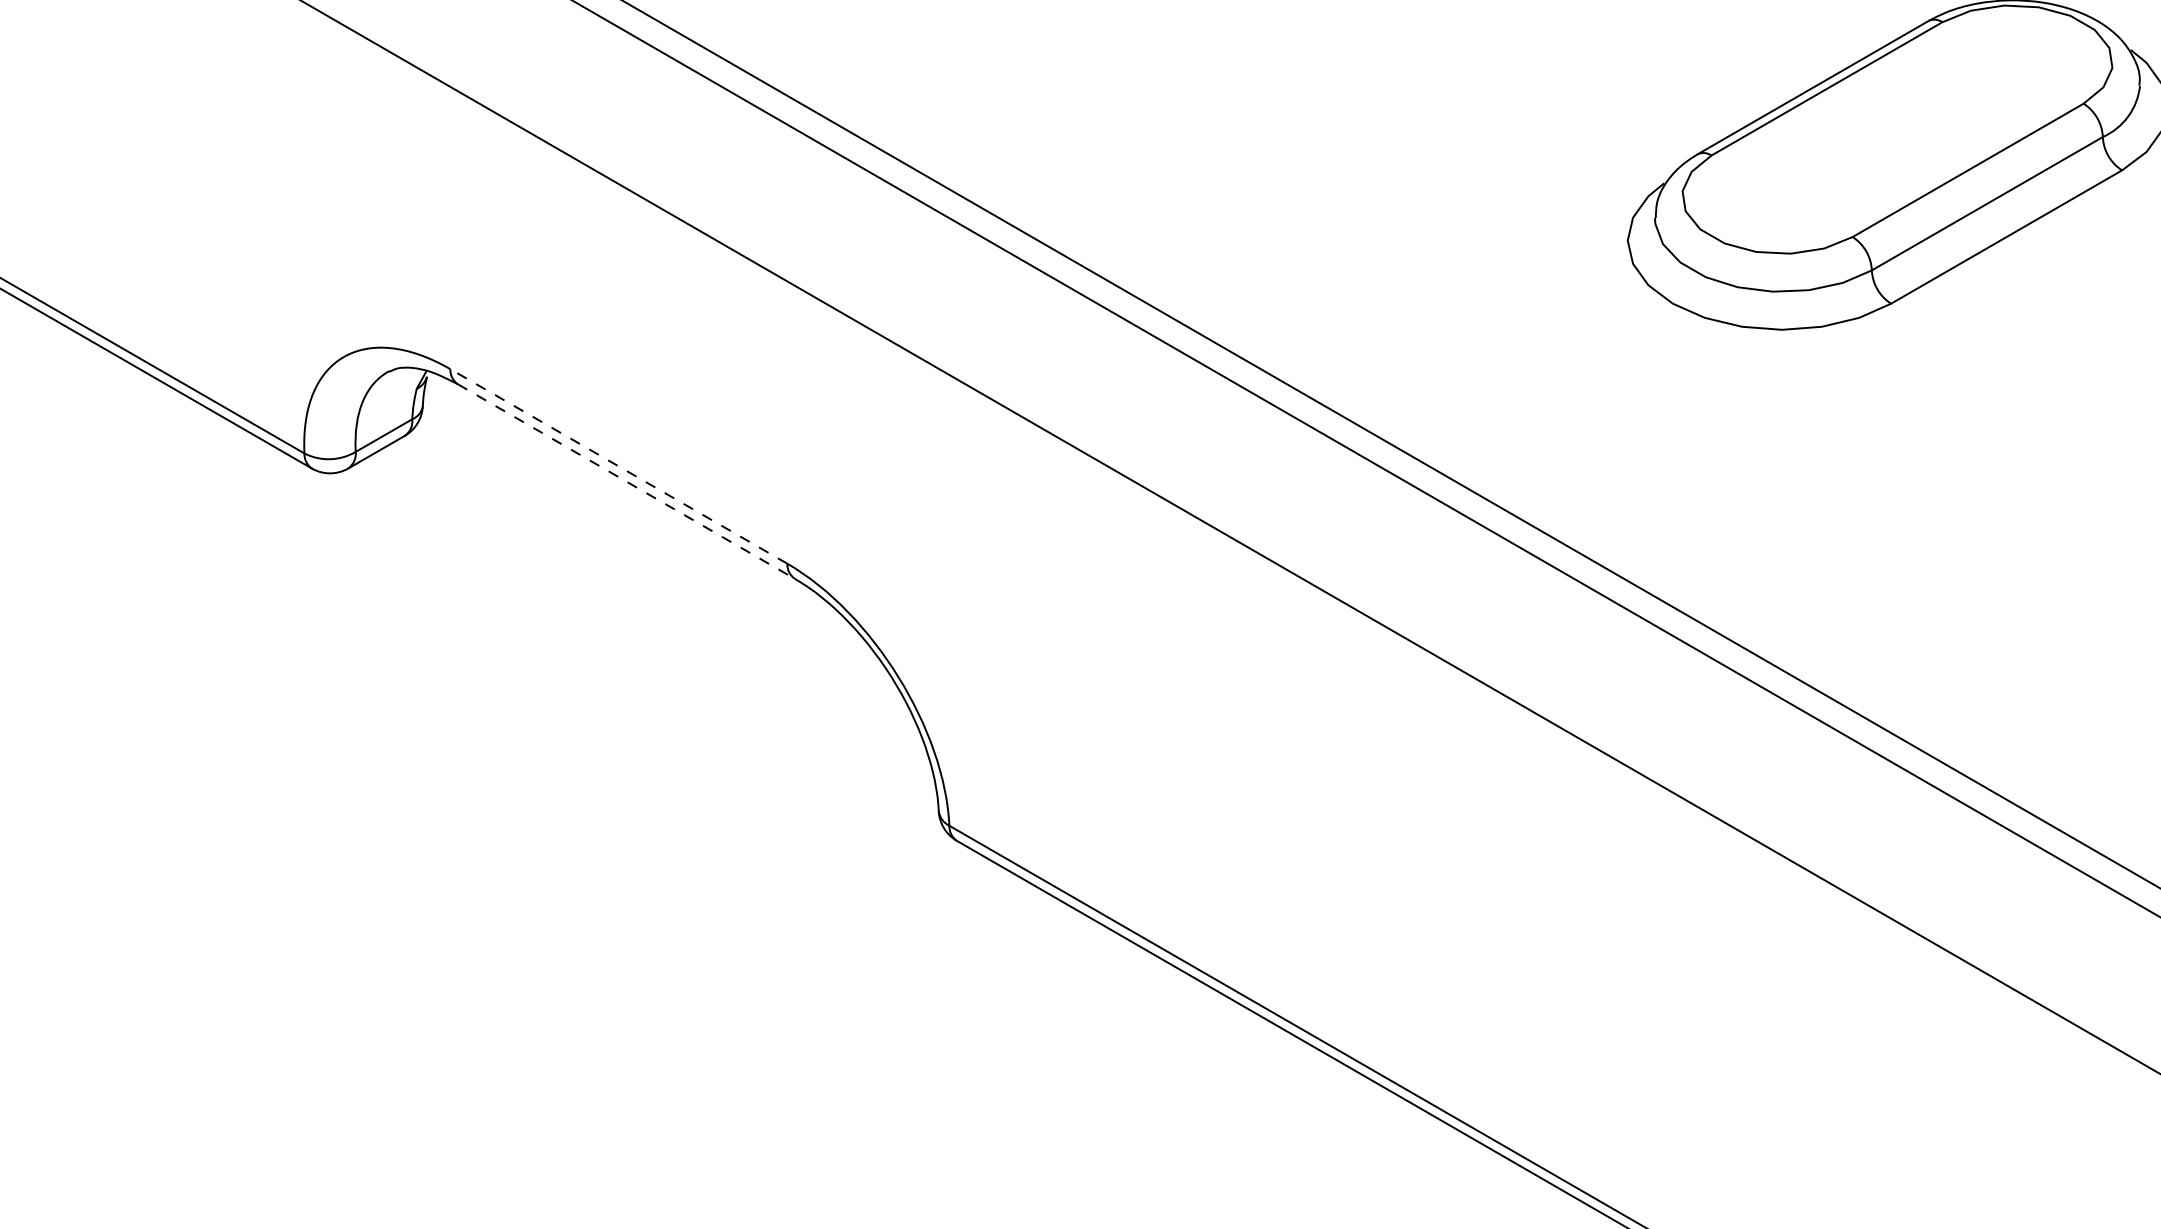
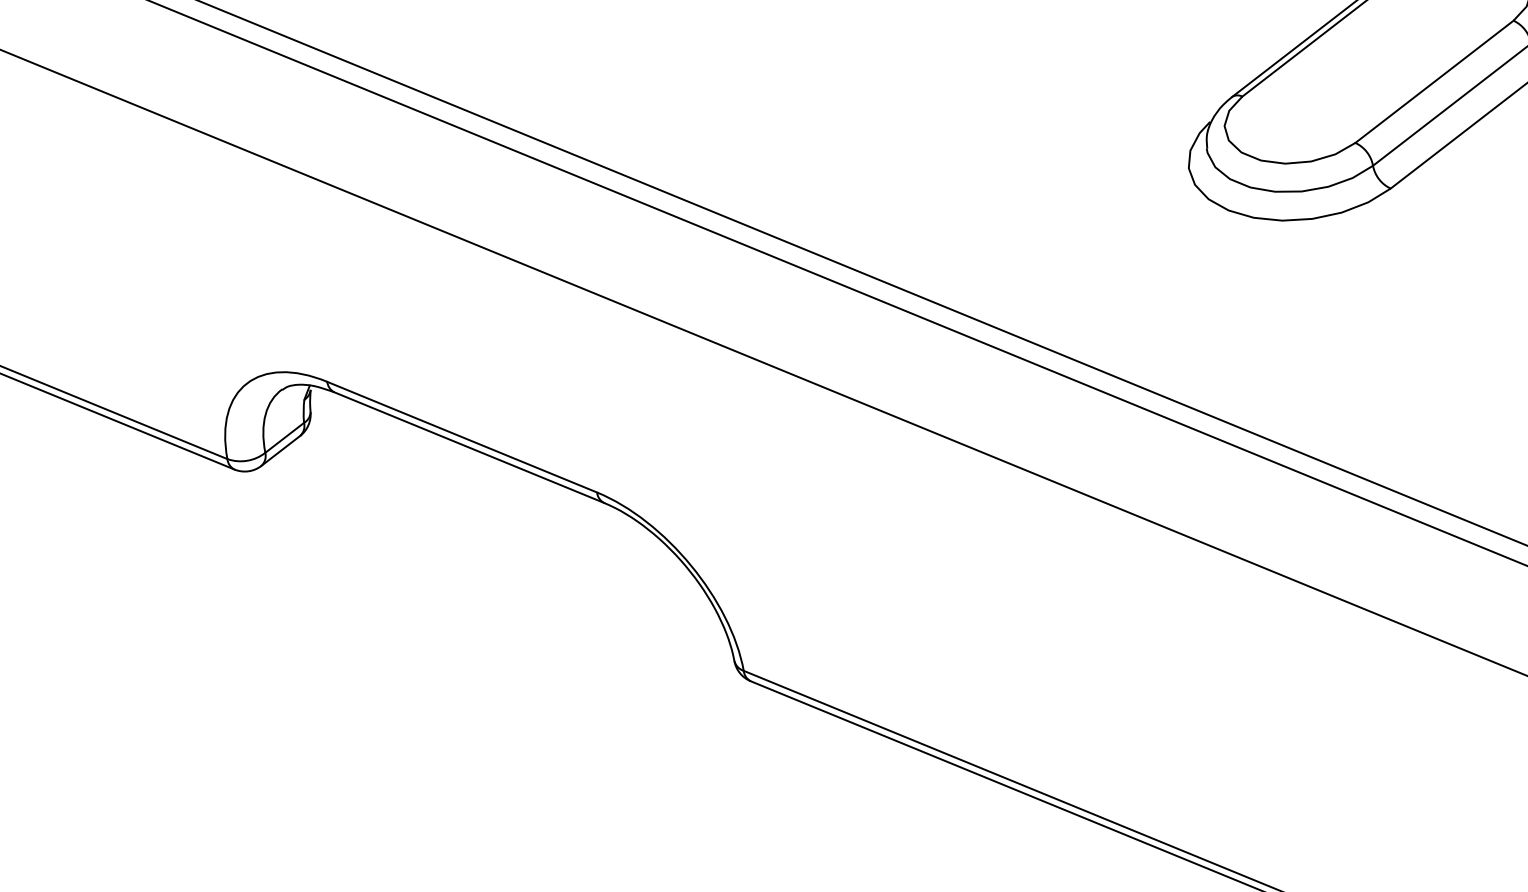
line: (618, 466) -> (461, 437), dashed -> solid
line: (626, 481) -> (469, 447), dashed -> solid

